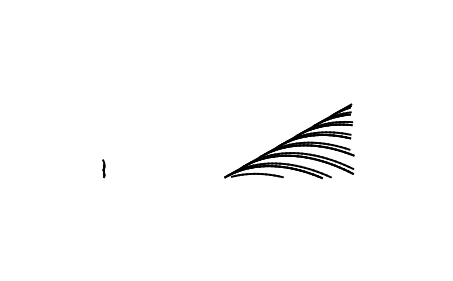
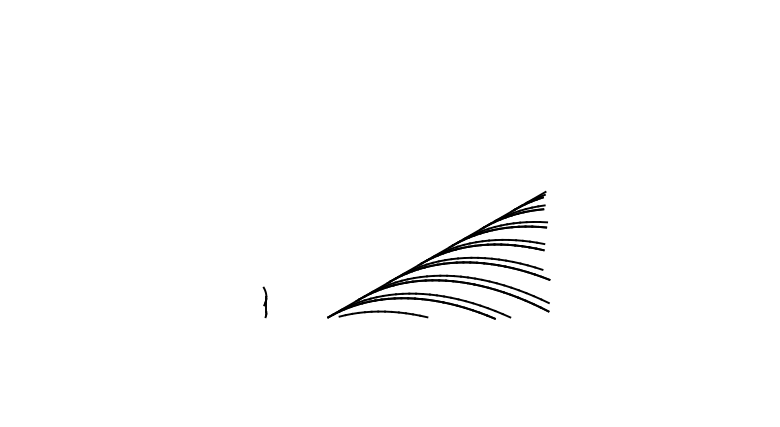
line: (103, 168) -> (264, 302), moved

